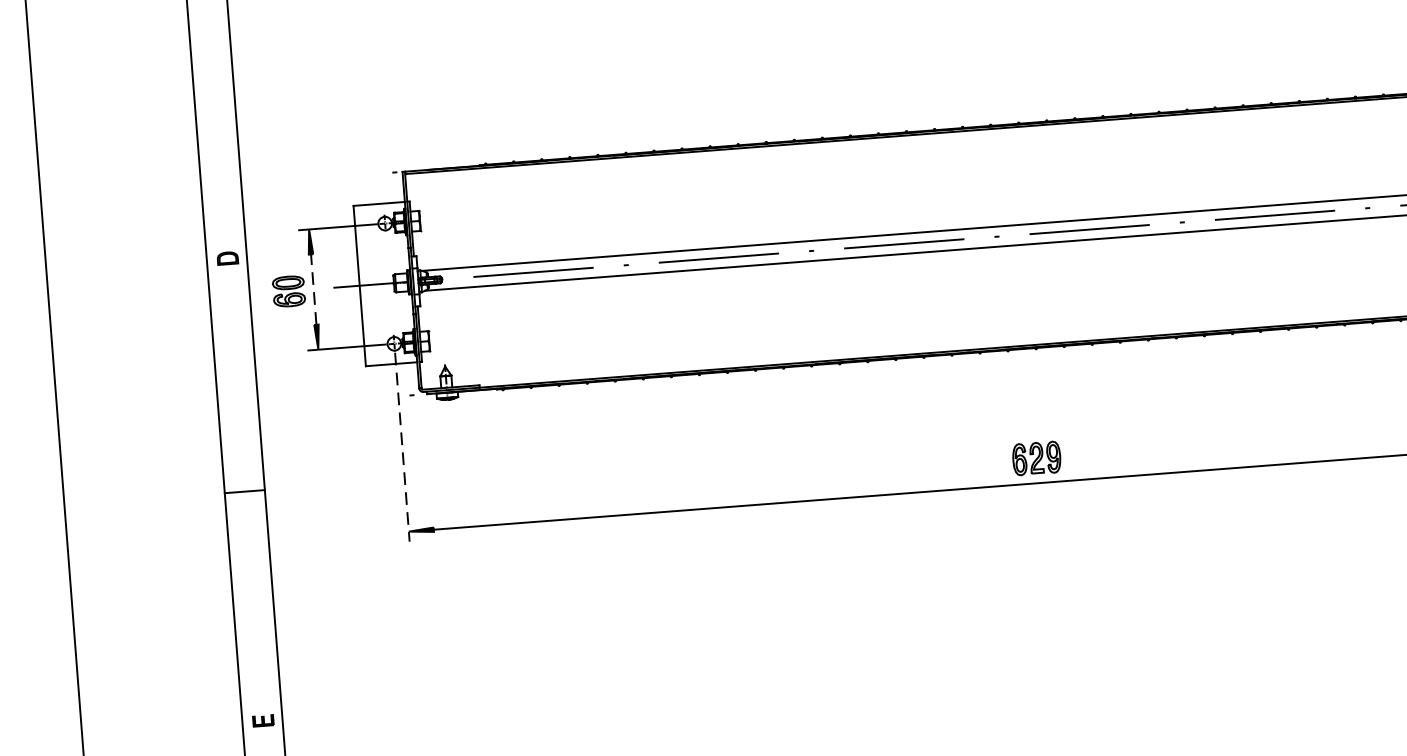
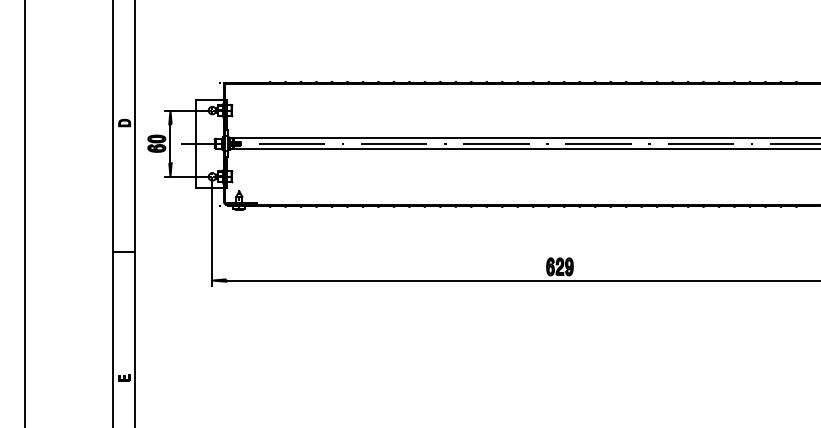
line: (313, 289) -> (170, 143), dashed -> solid
line: (402, 448) -> (212, 234), dashed -> solid

